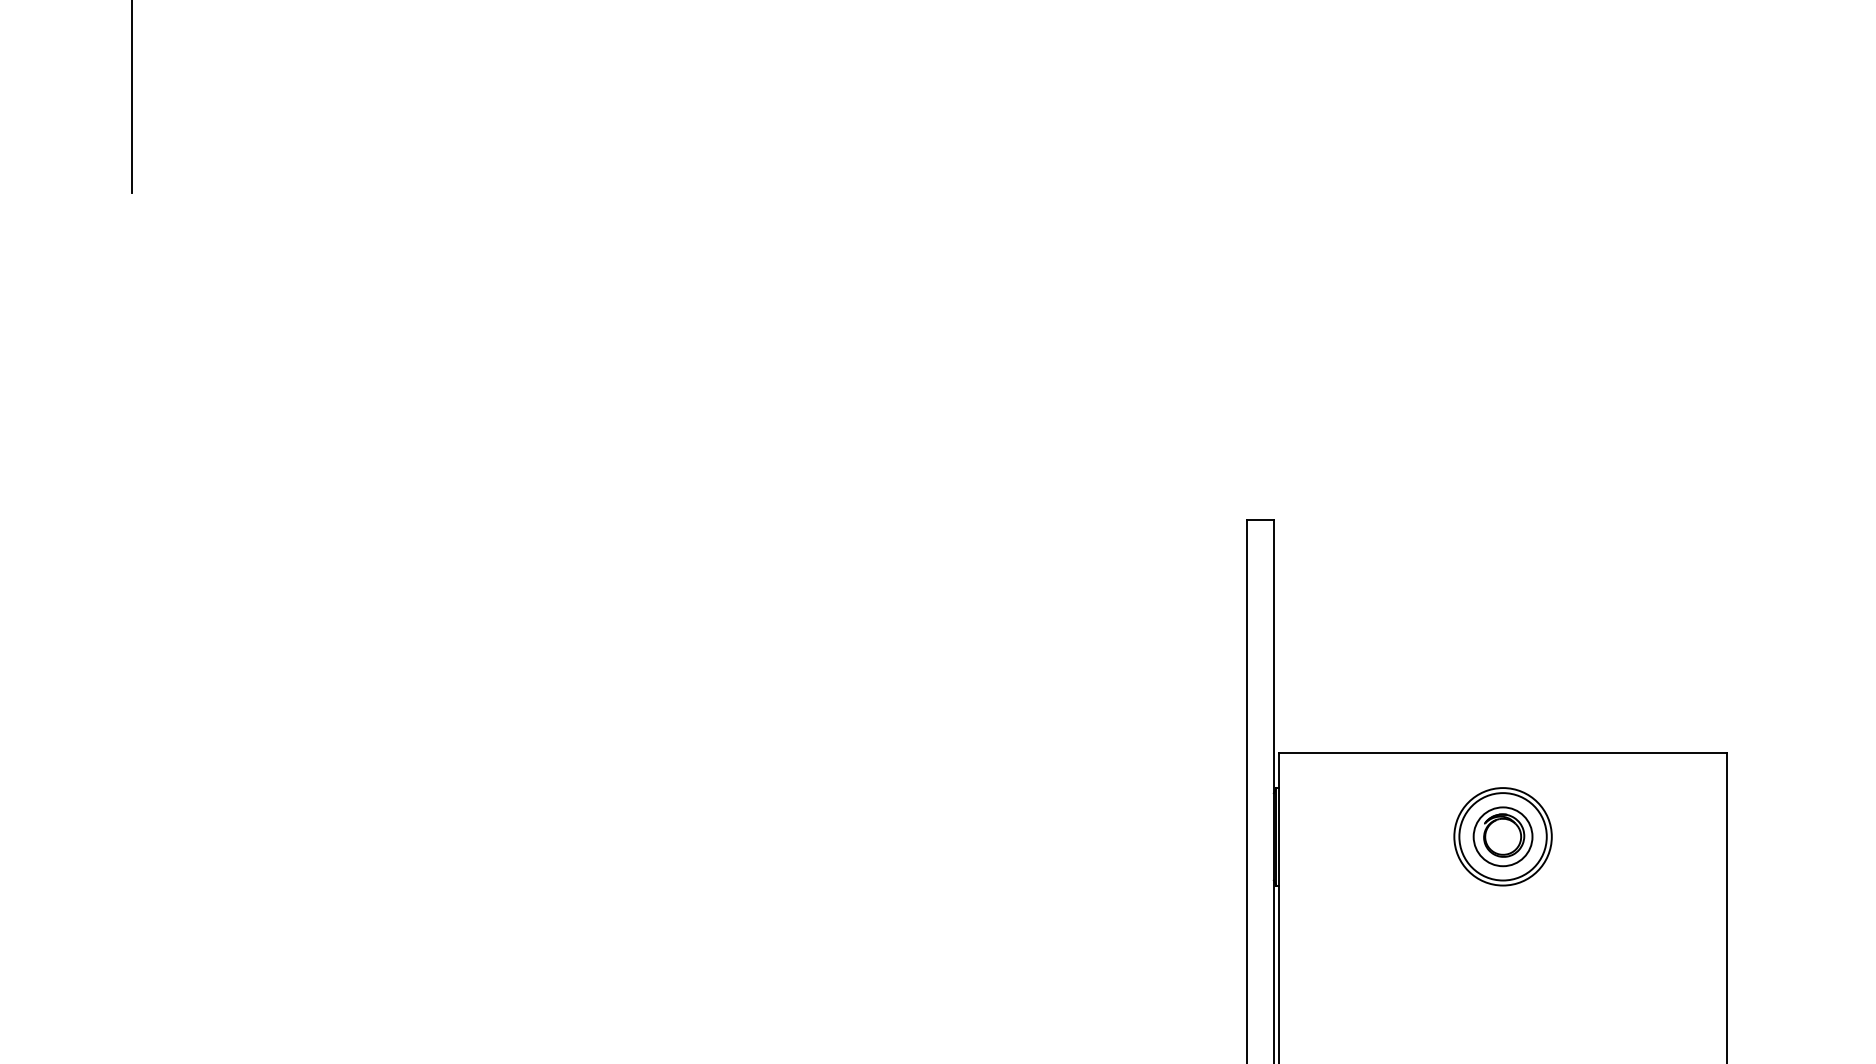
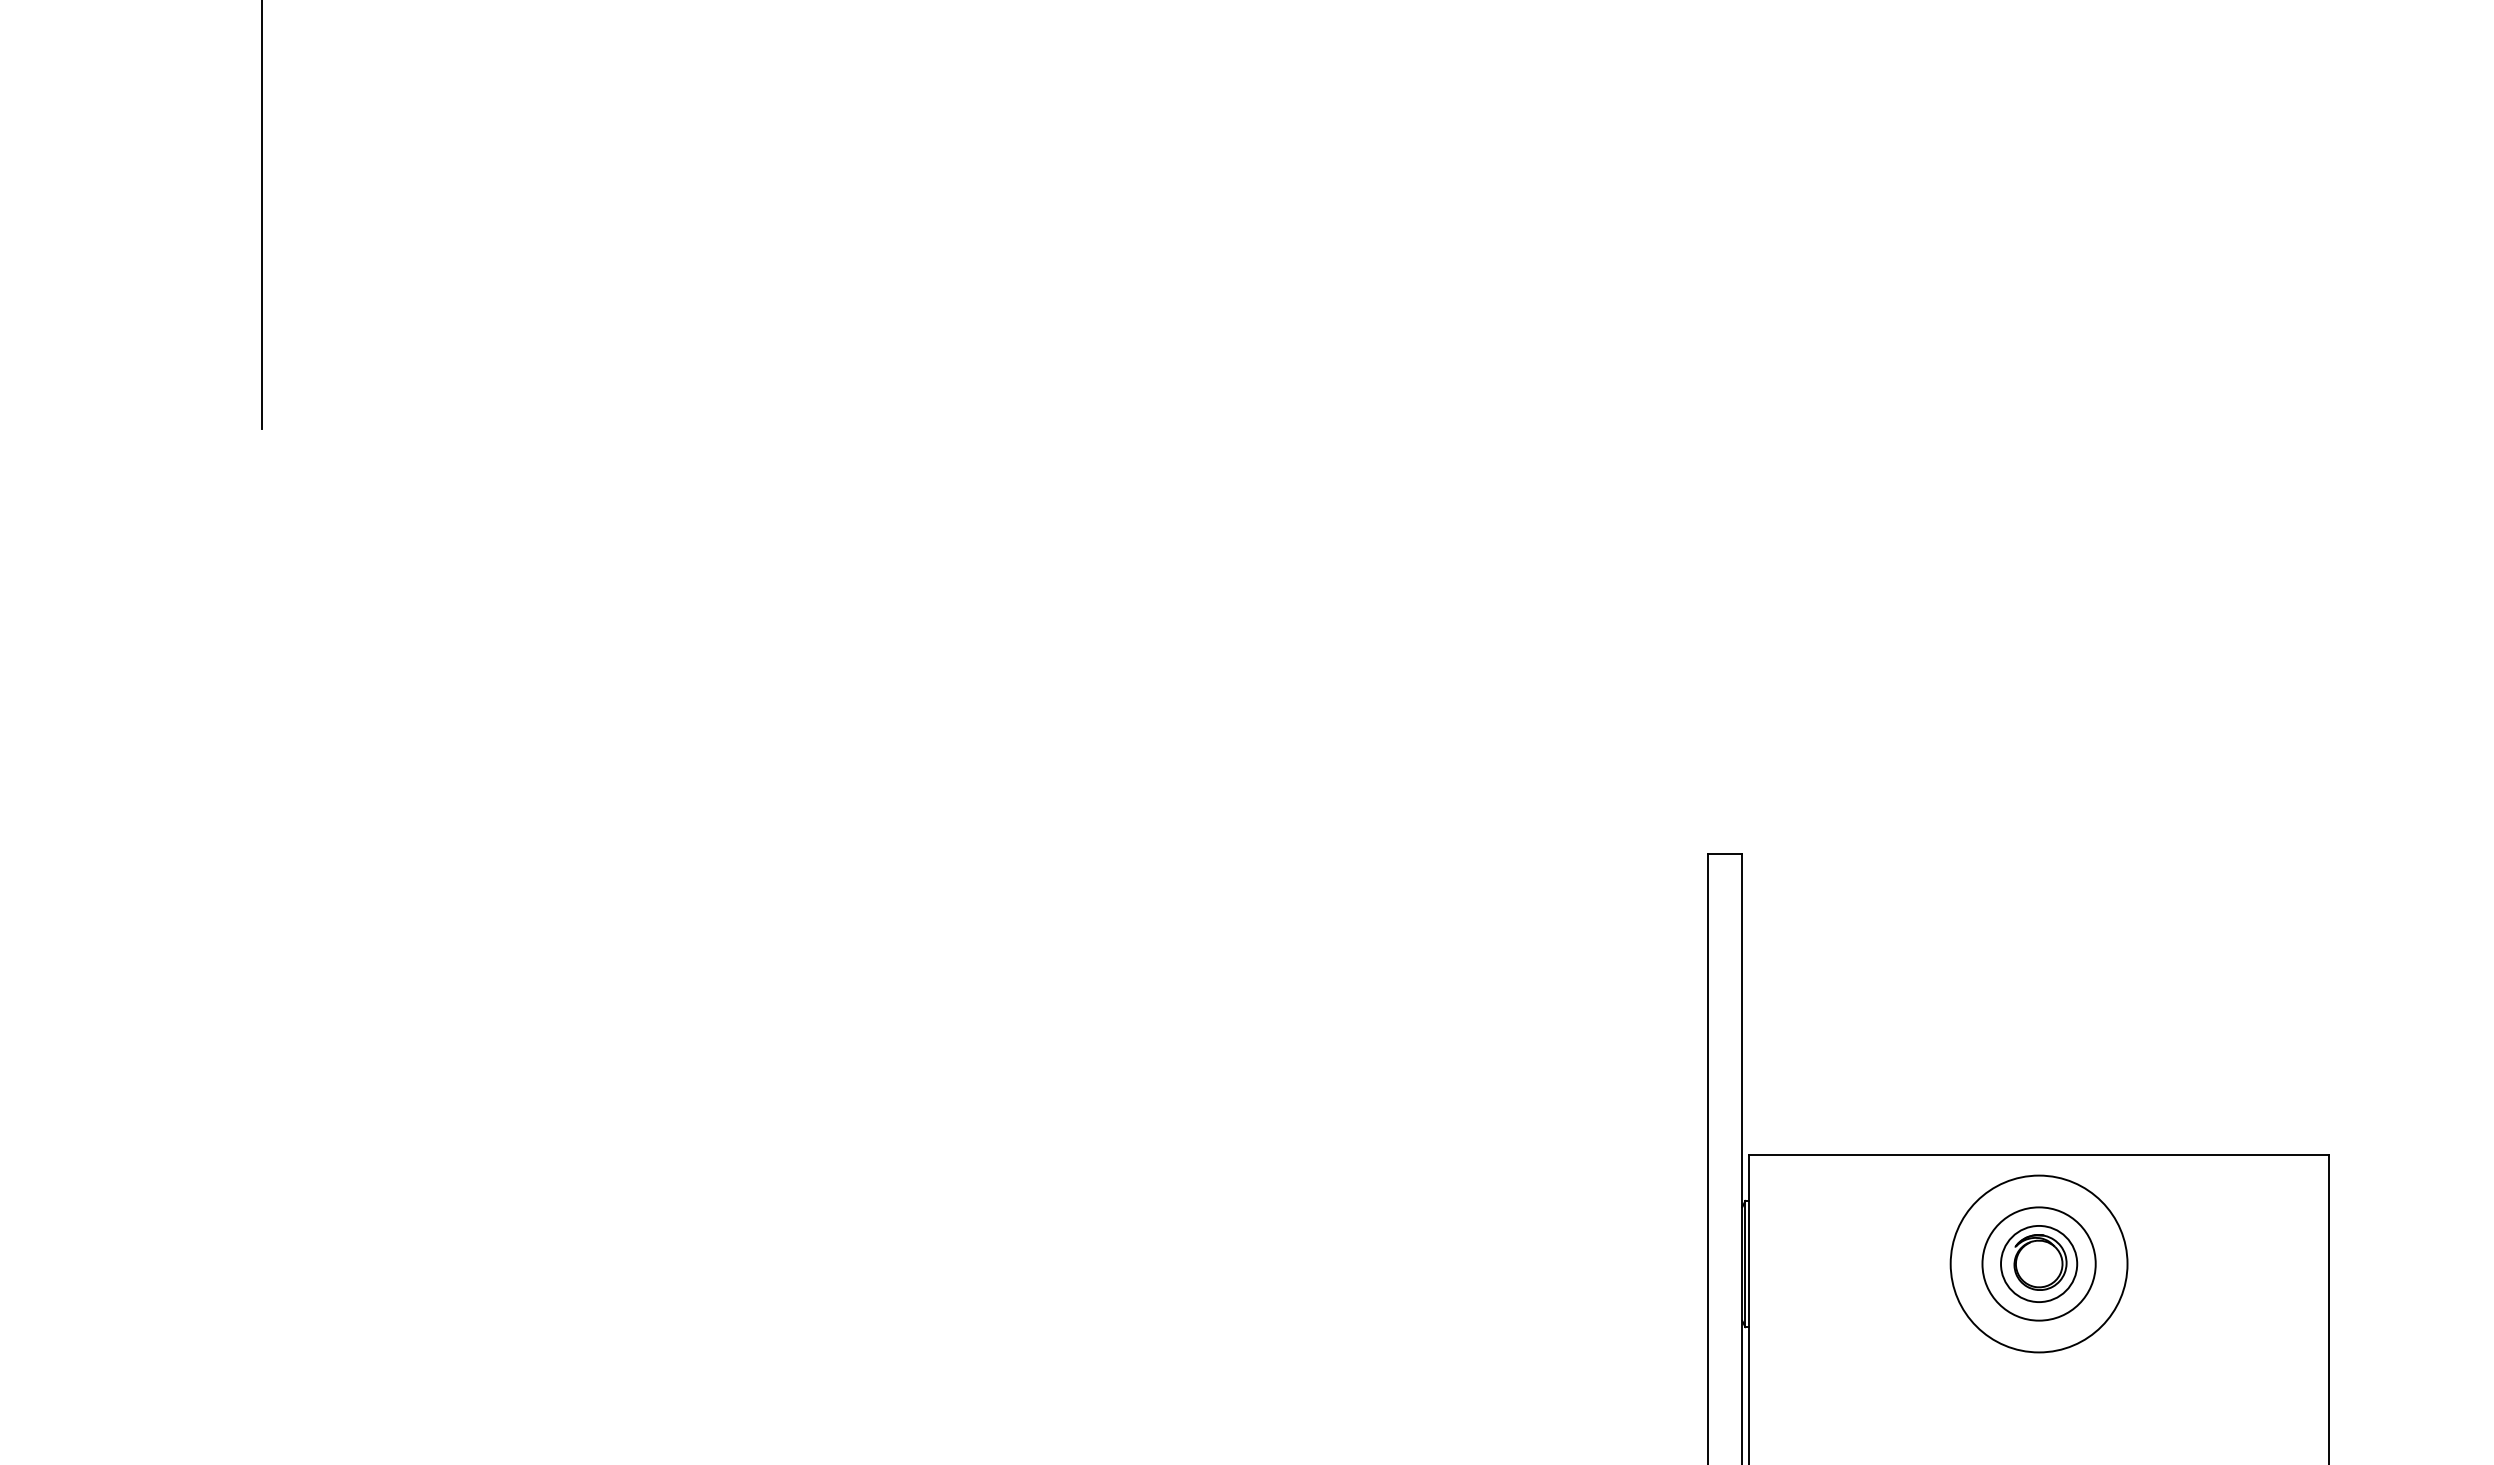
circle: (1502, 836) -> (2038, 1263), size x1.4

